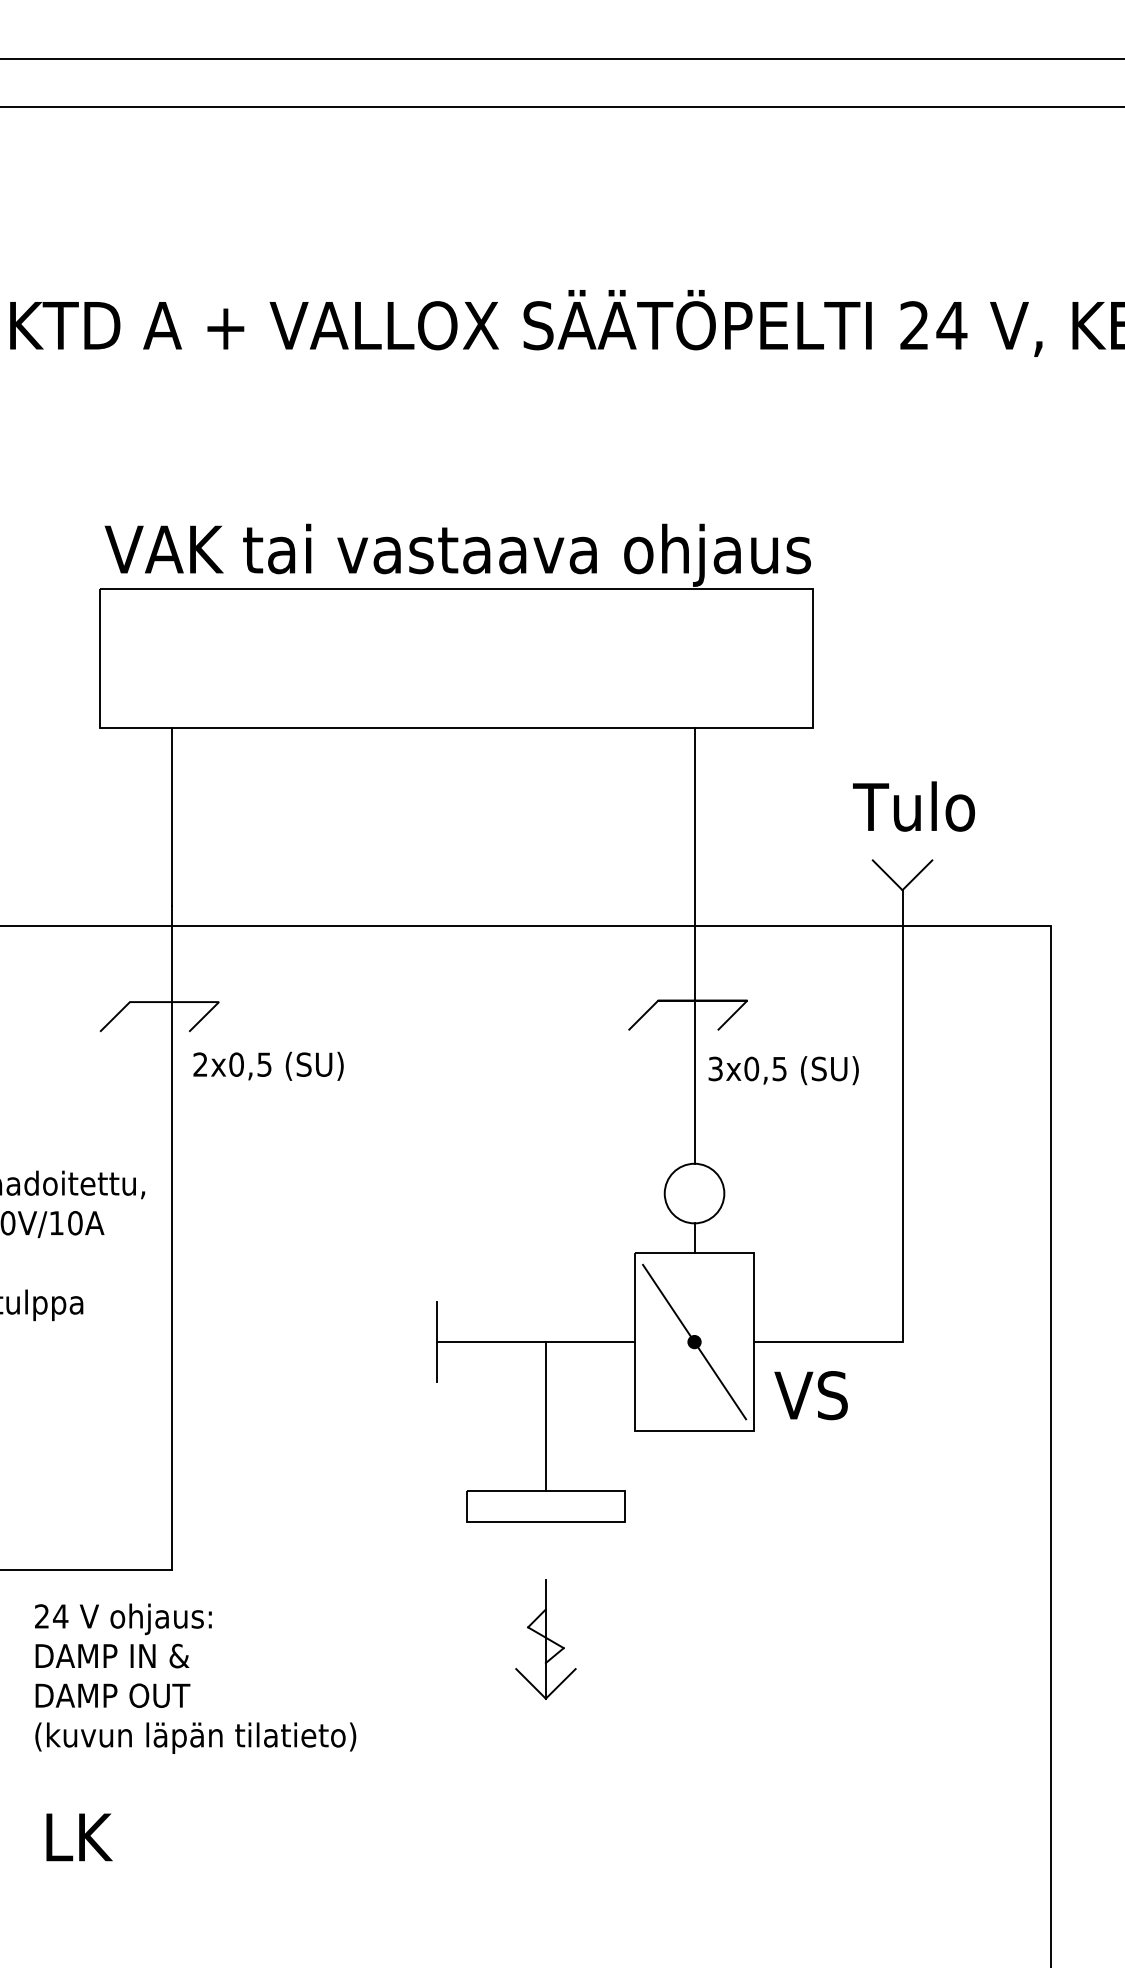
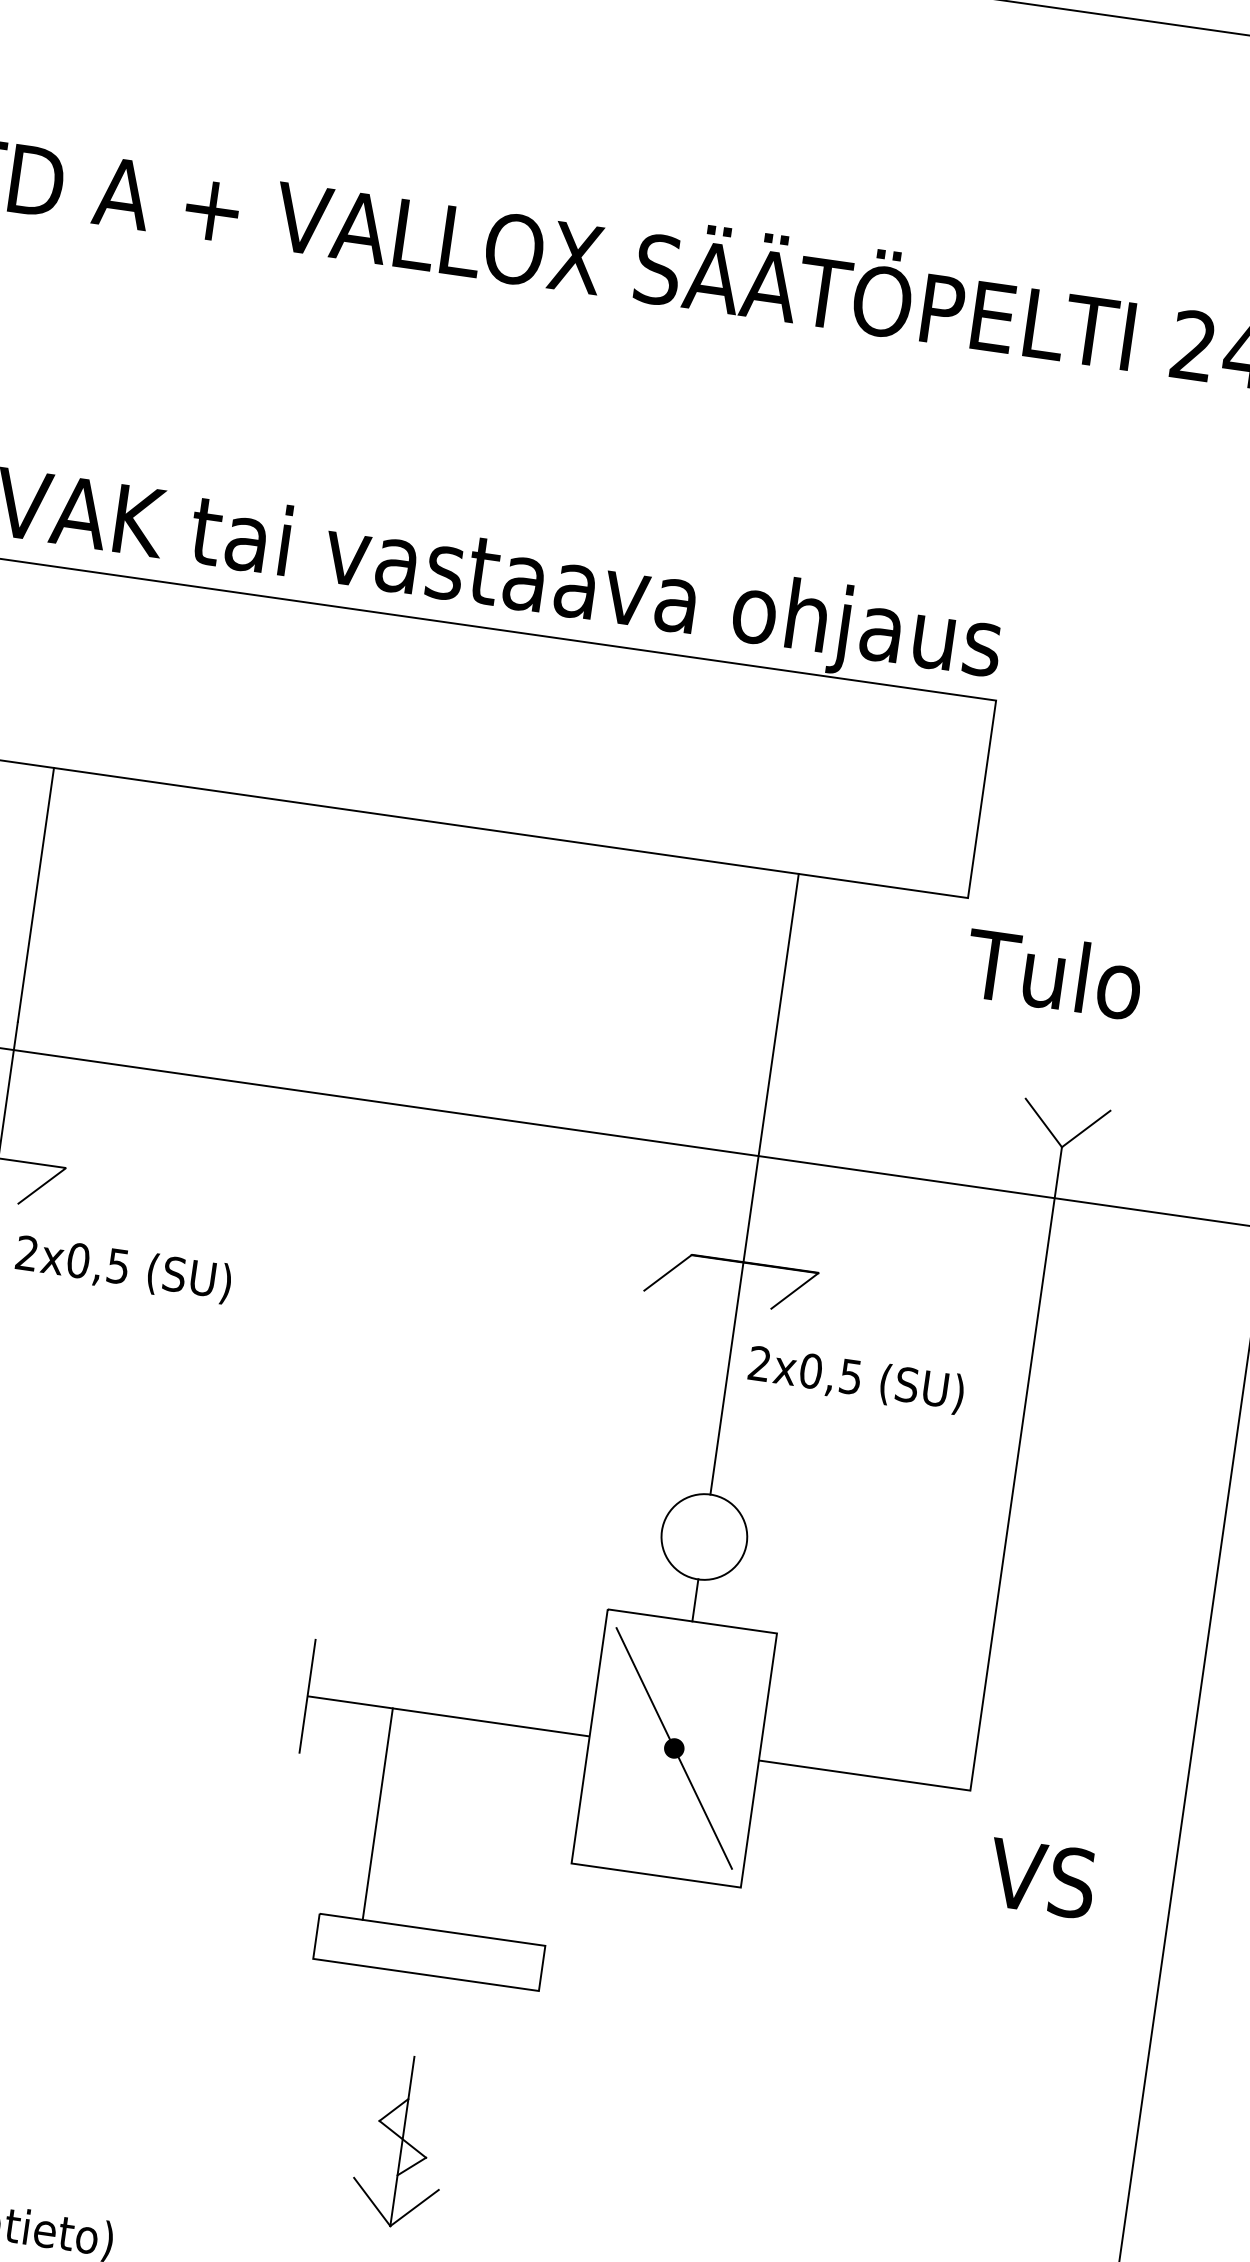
text: (913, 806) -> (1053, 973), moved
text: (715, 1069) -> (759, 1364), 3x0,5 -> 2x0,5
text: (810, 1395) -> (1040, 1878), moved
line: (545, 1416) -> (377, 1814), moved

